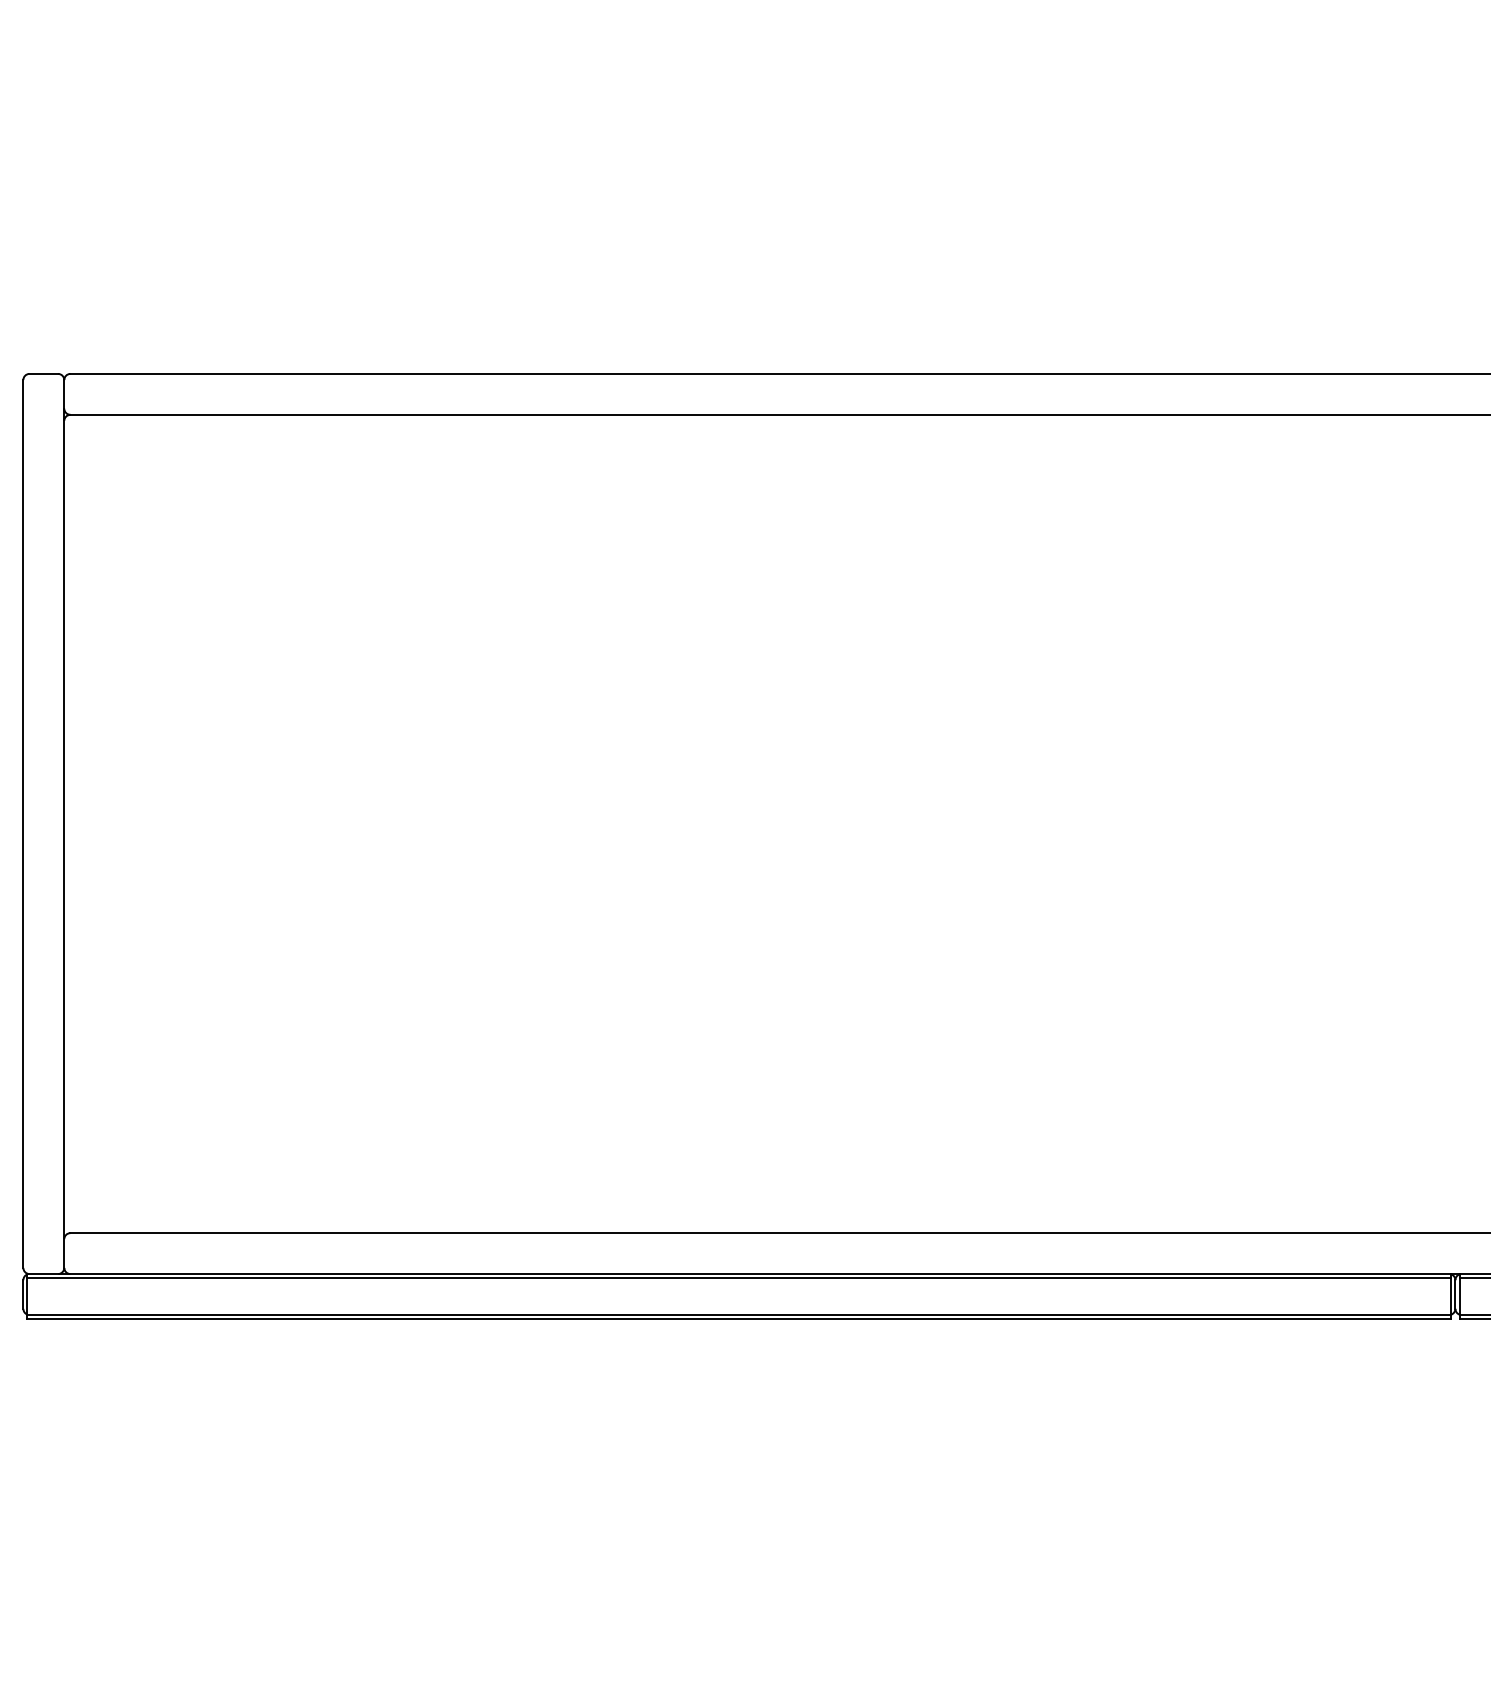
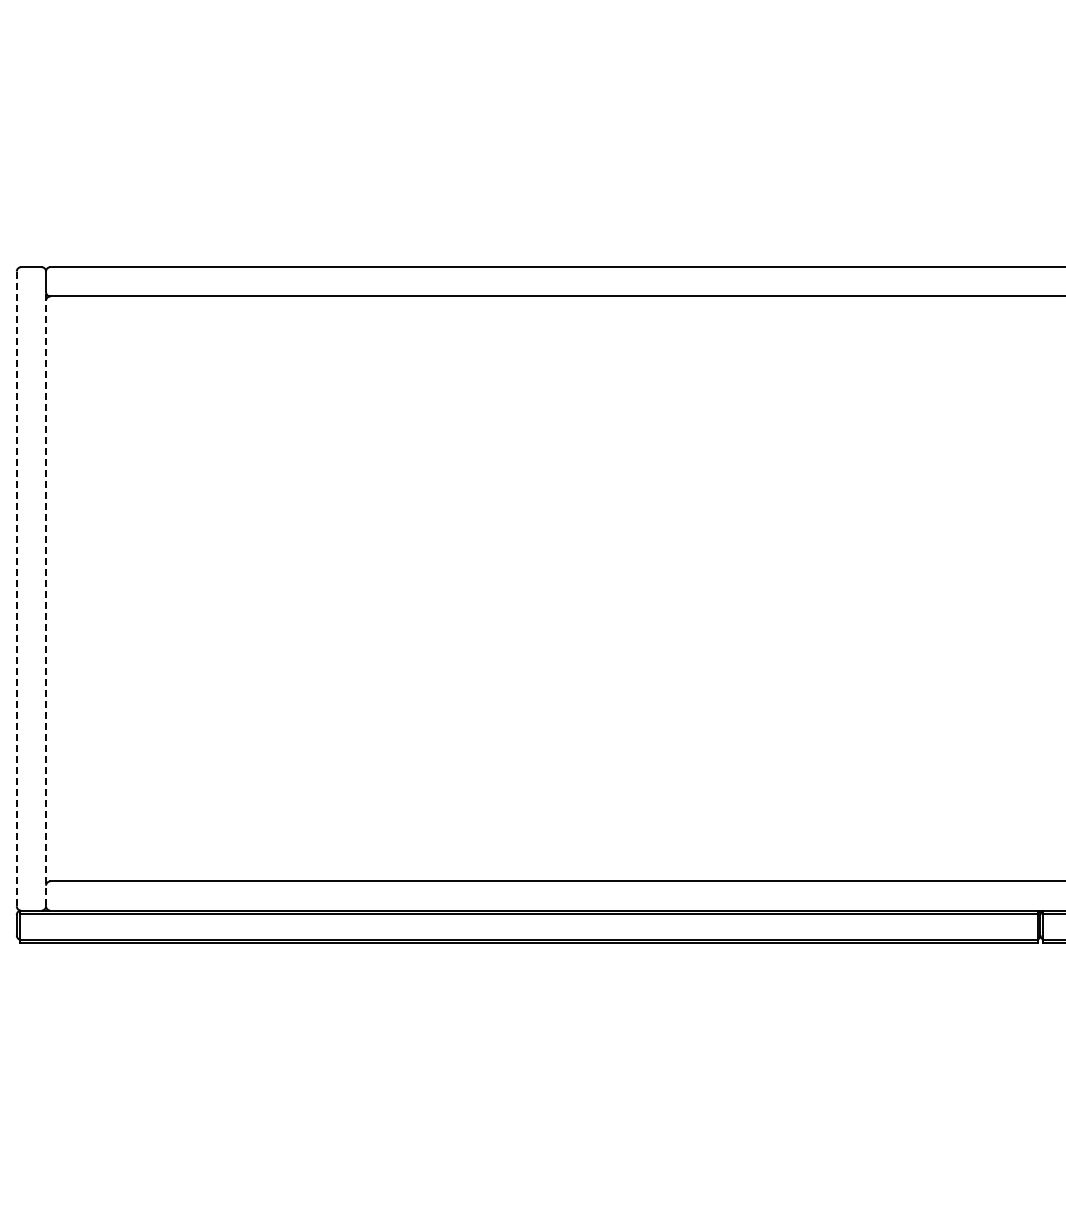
line: (22, 824) -> (16, 589), solid -> dashed
line: (64, 837) -> (46, 598), solid -> dashed

